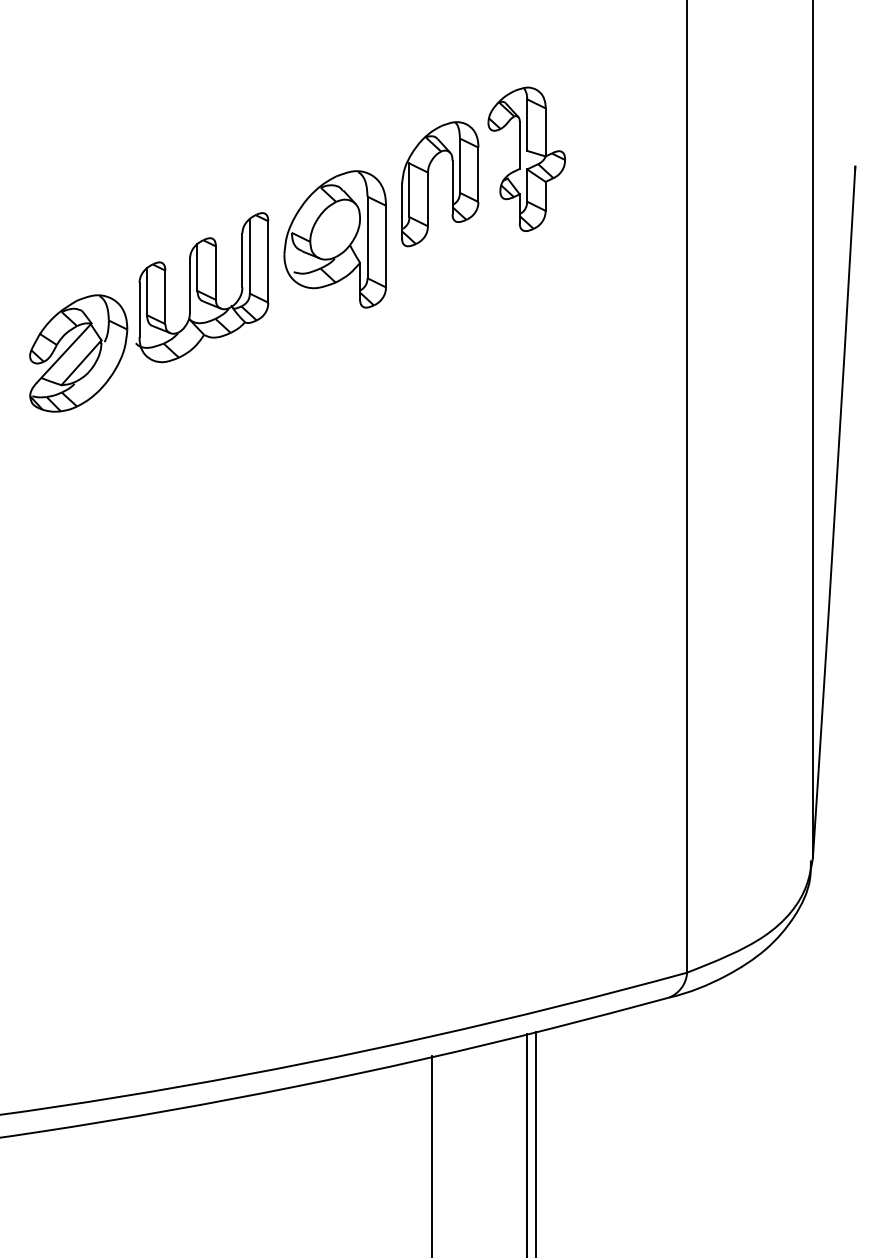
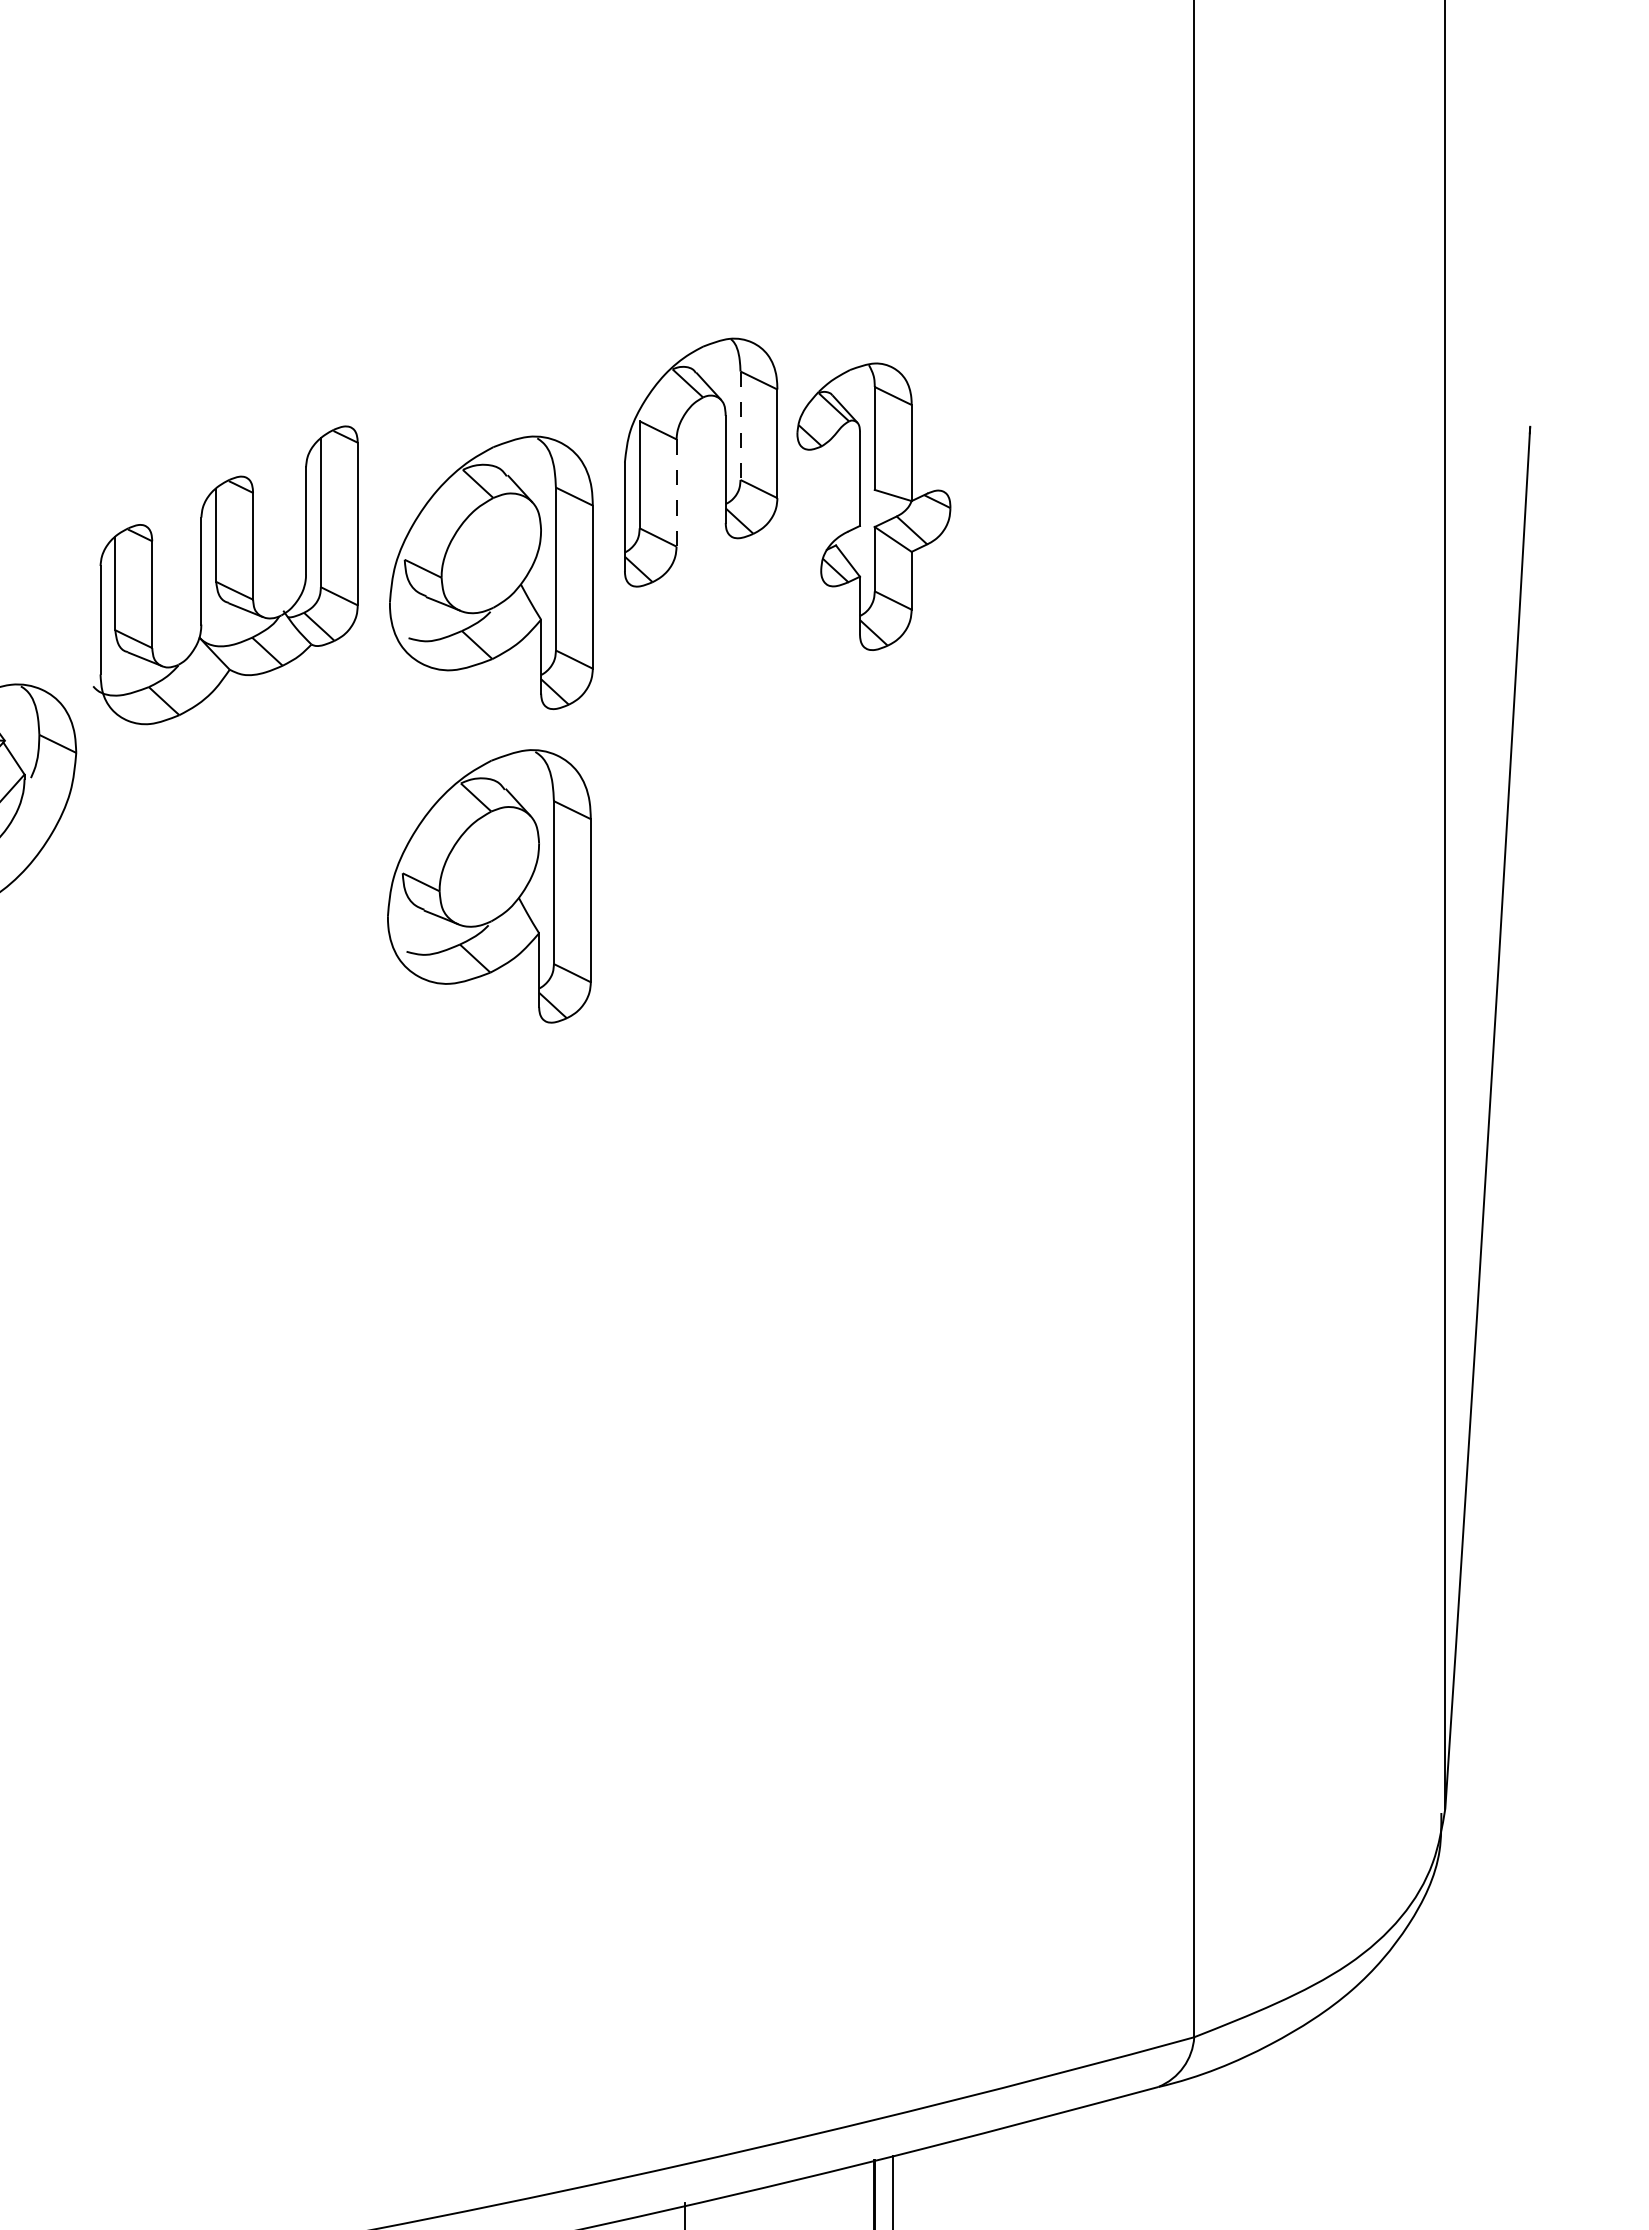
part: (526, 158) -> (873, 505), moved
line: (459, 166) -> (739, 427), solid -> dashed
line: (427, 199) -> (675, 493), solid -> dashed
part: (202, 287) -> (226, 575), moved
part: (333, 396) -> (487, 886), added

